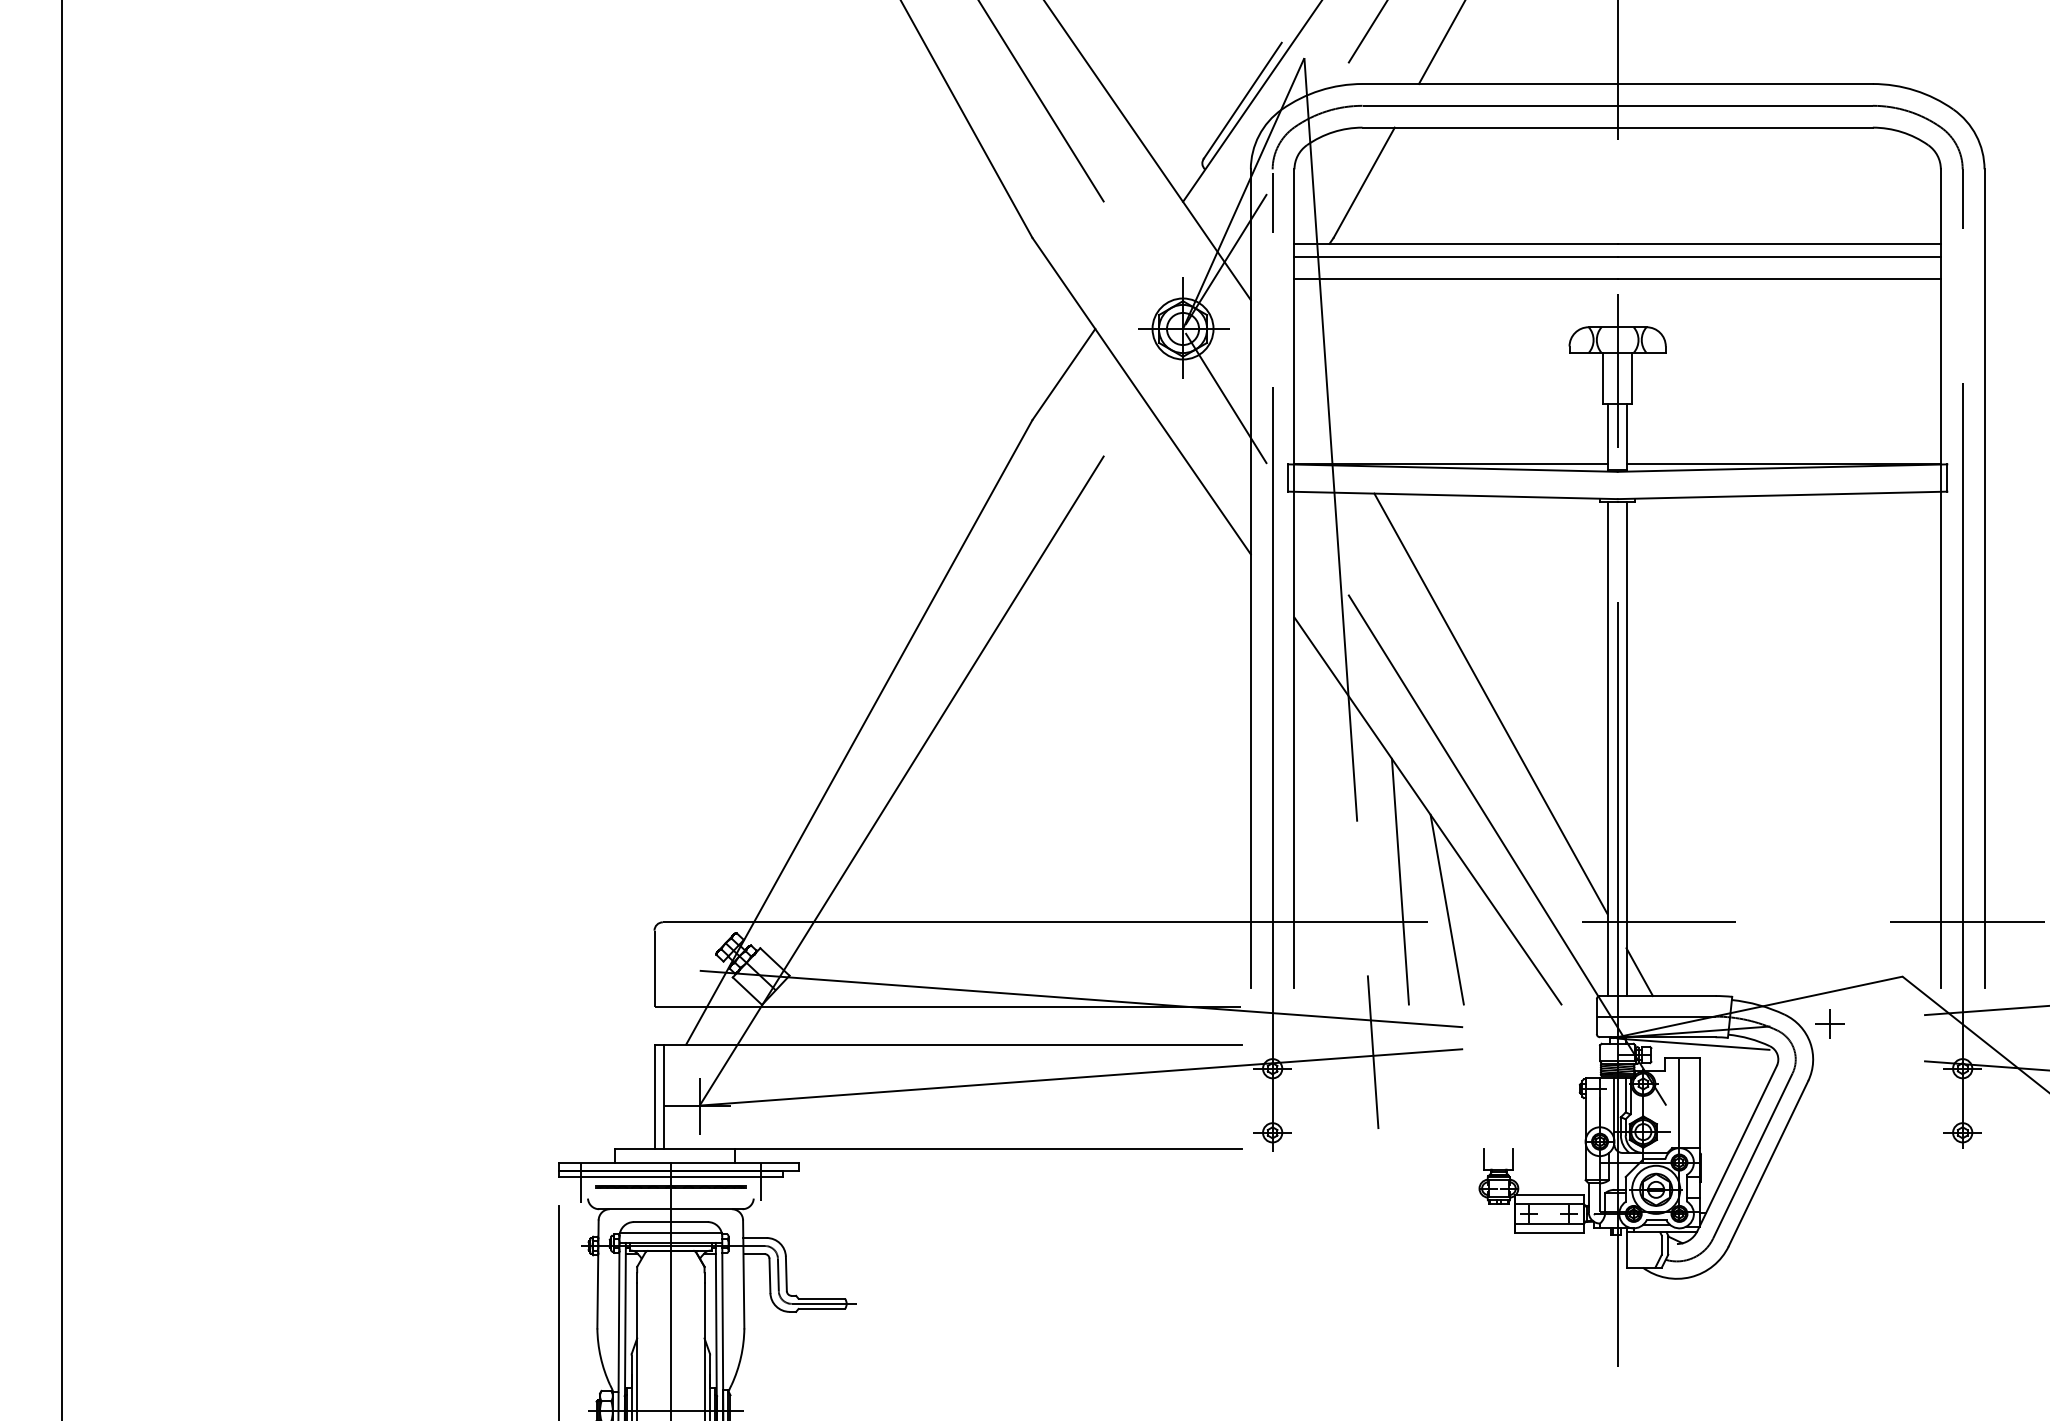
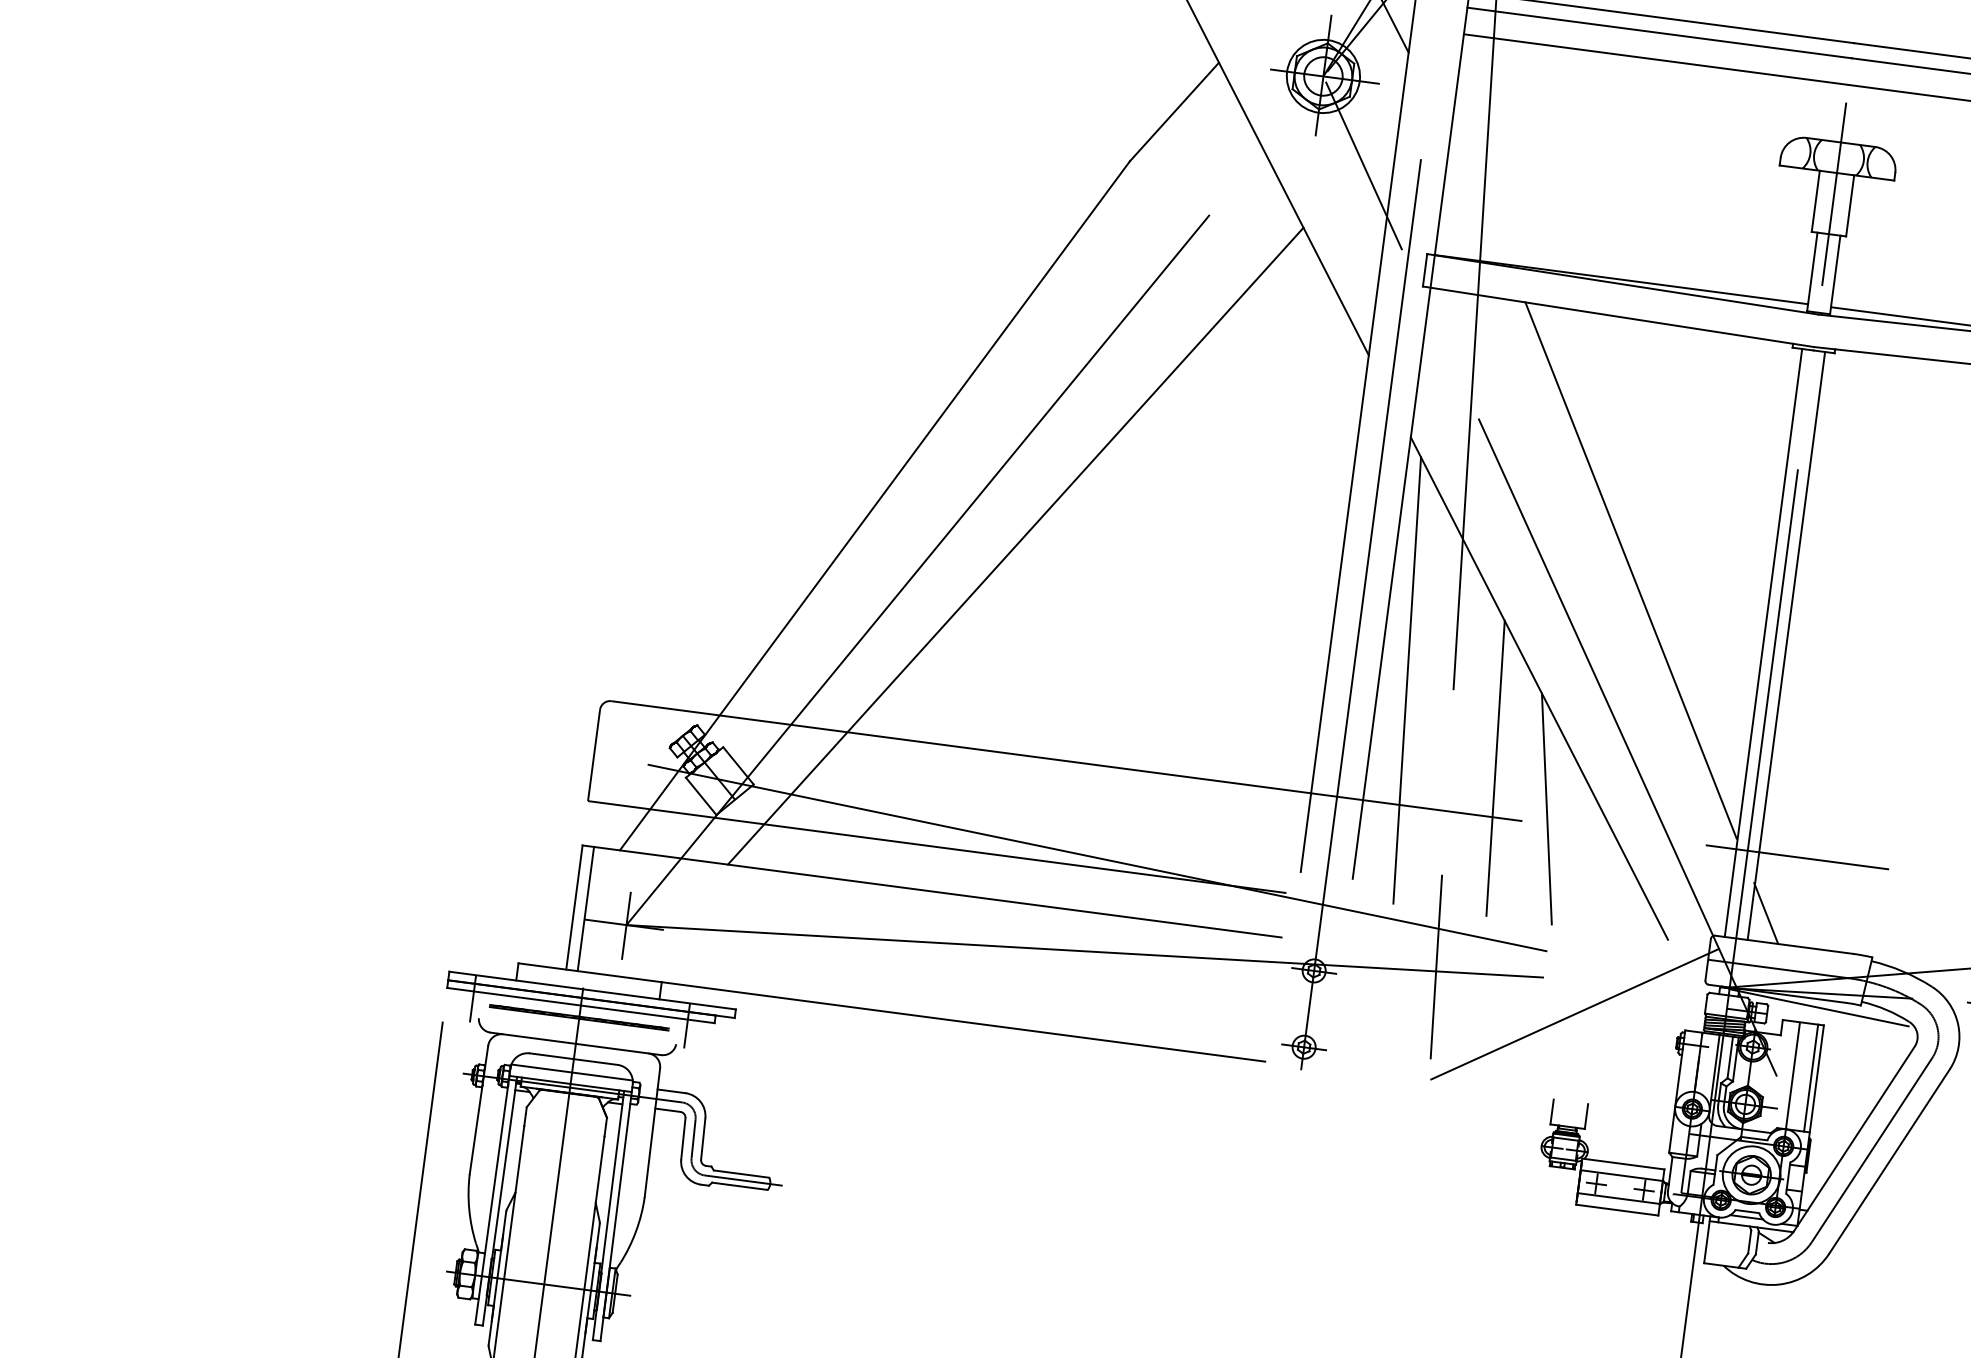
line: (979, 750) -> (1015, 546), added
line: (1317, 818) -> (1406, 680), added
line: (1492, 1076) -> (1574, 1014), added
line: (1694, 1103) -> (1810, 1078), added

